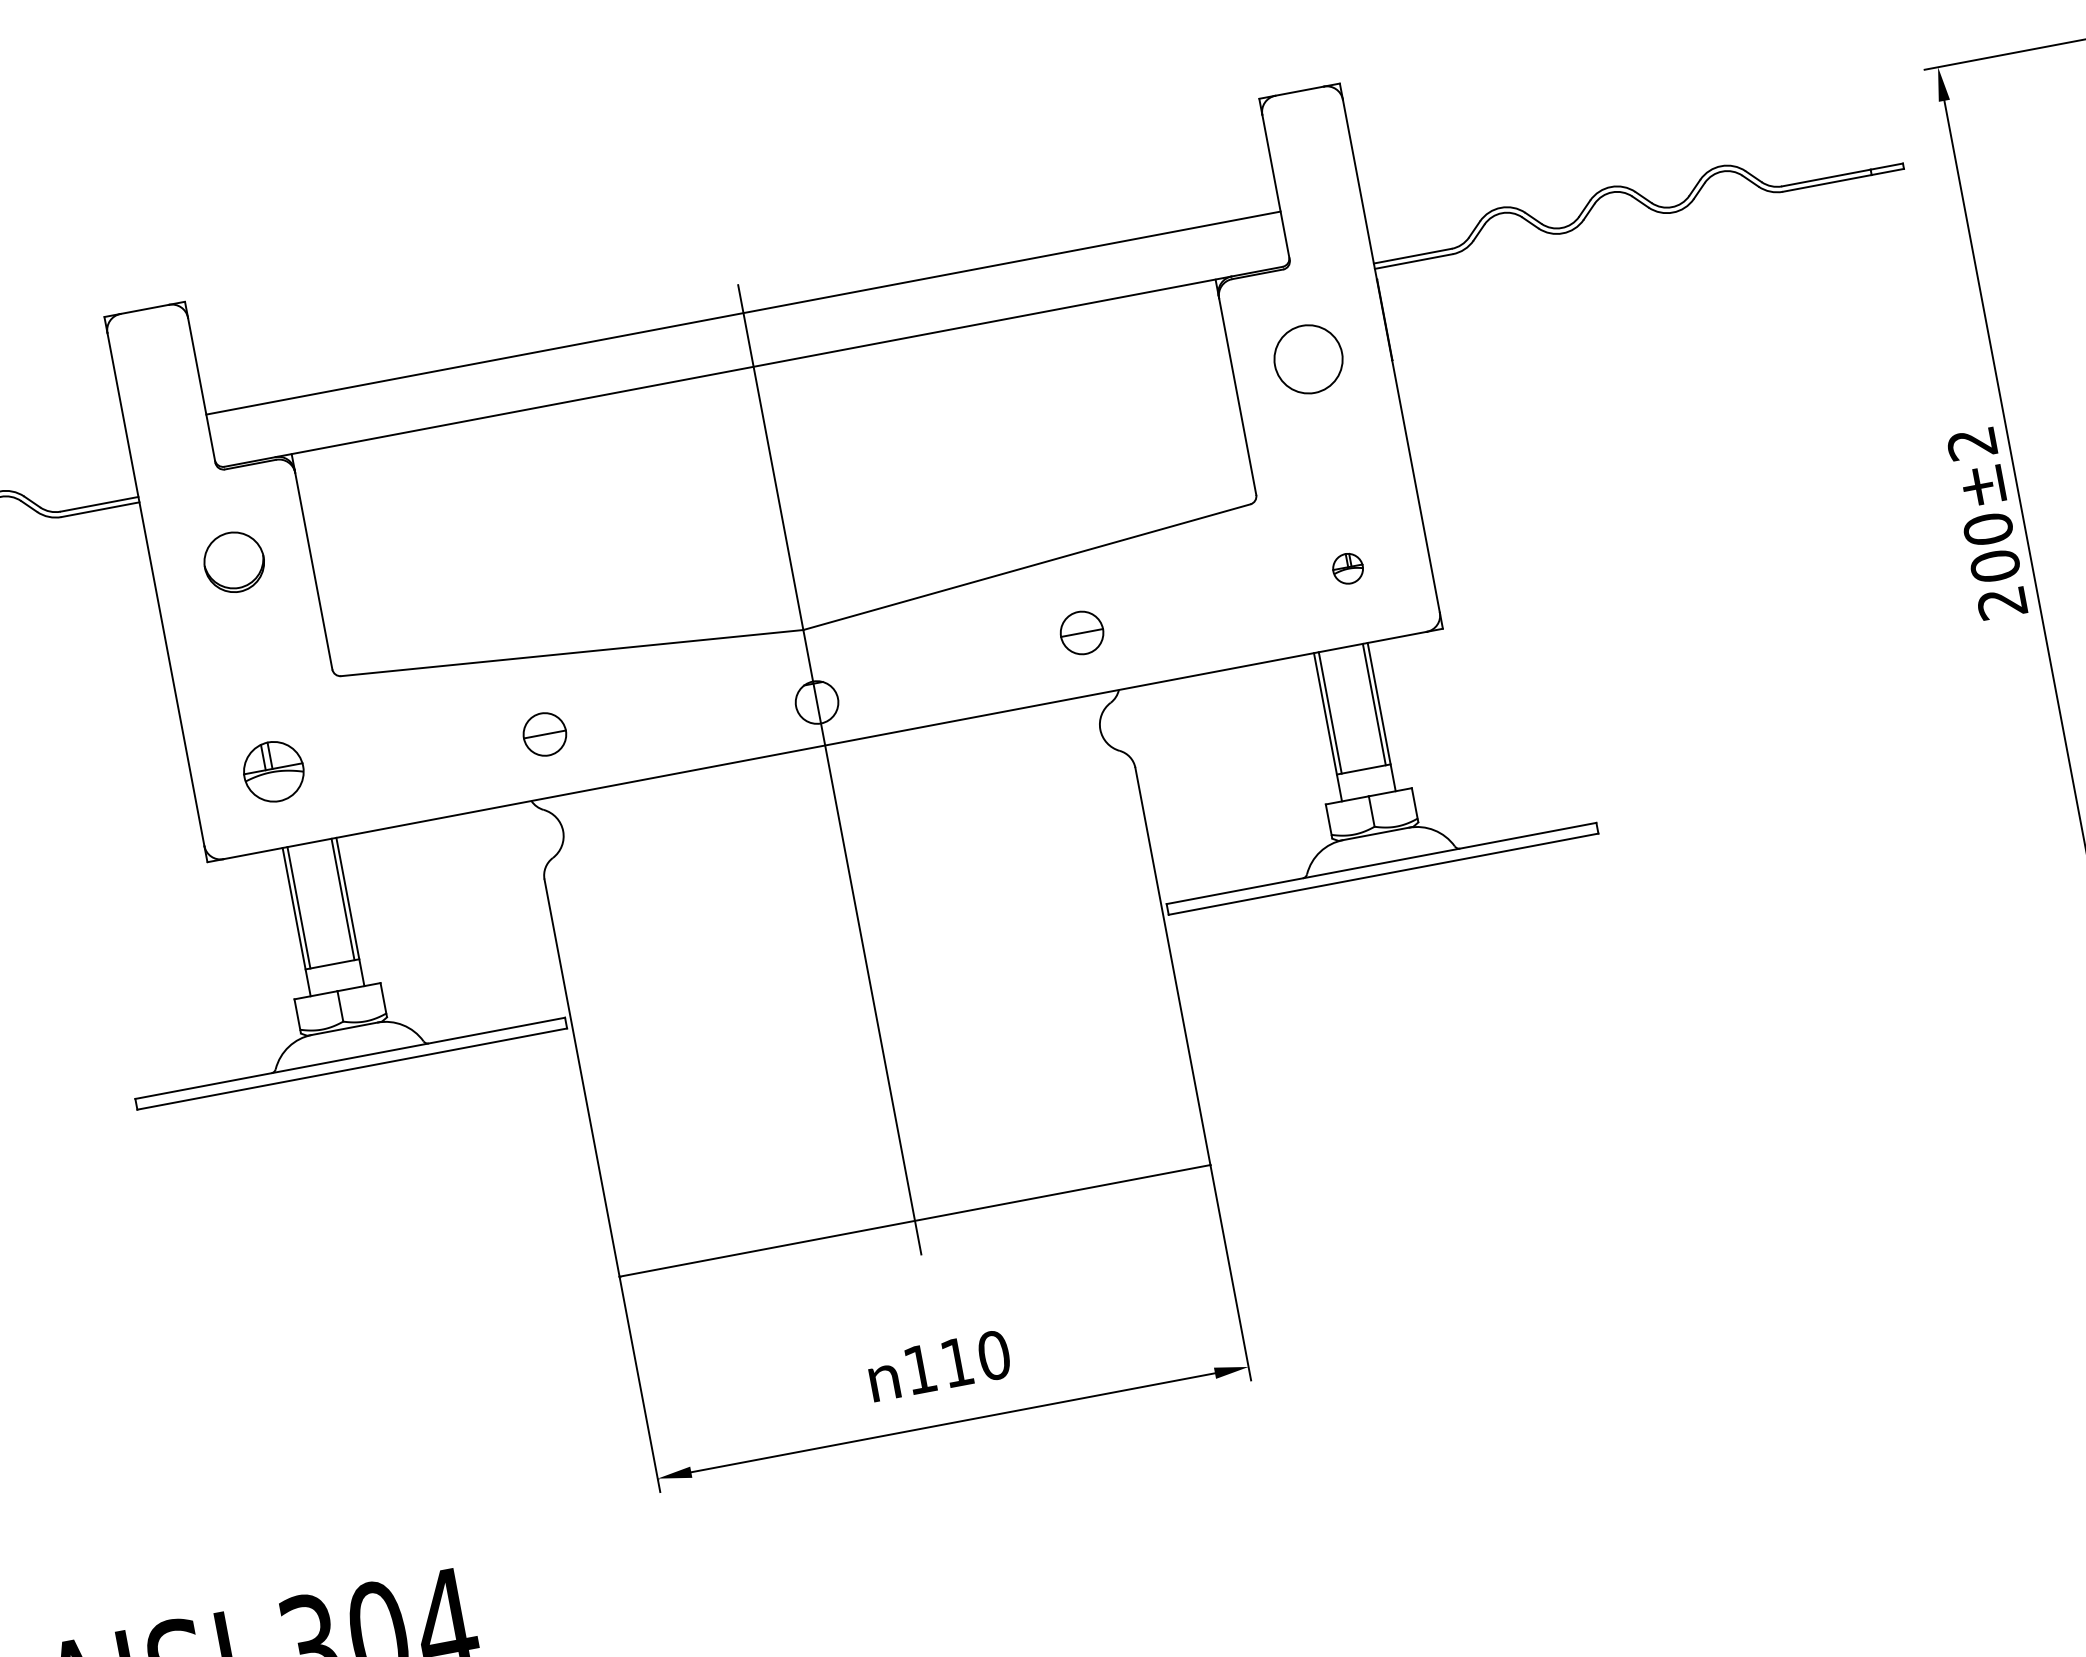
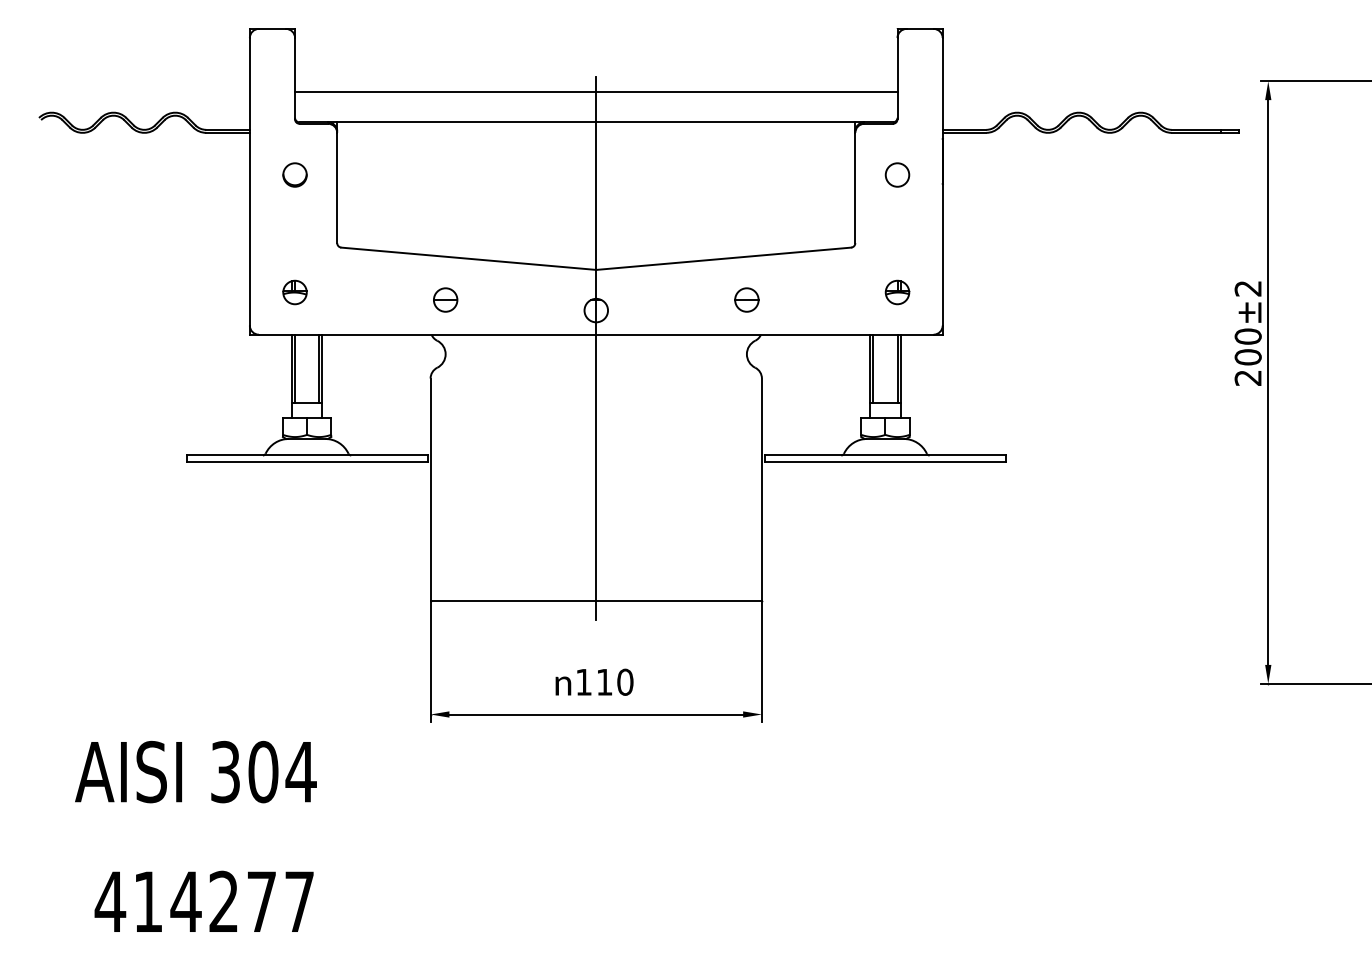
circle: (1308, 358) -> (897, 174), size x0.62
circle: (233, 561) -> (294, 174), size x0.71
part: (1348, 568) -> (897, 292), size x1.43
part: (272, 771) -> (294, 292), size x0.71

